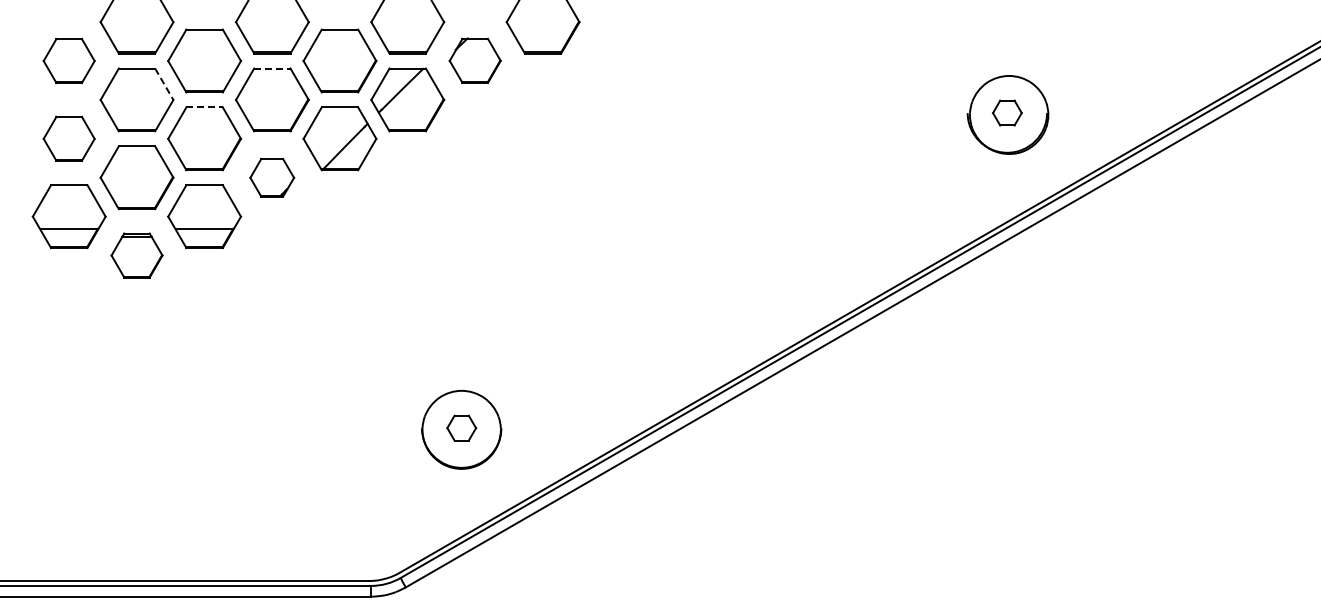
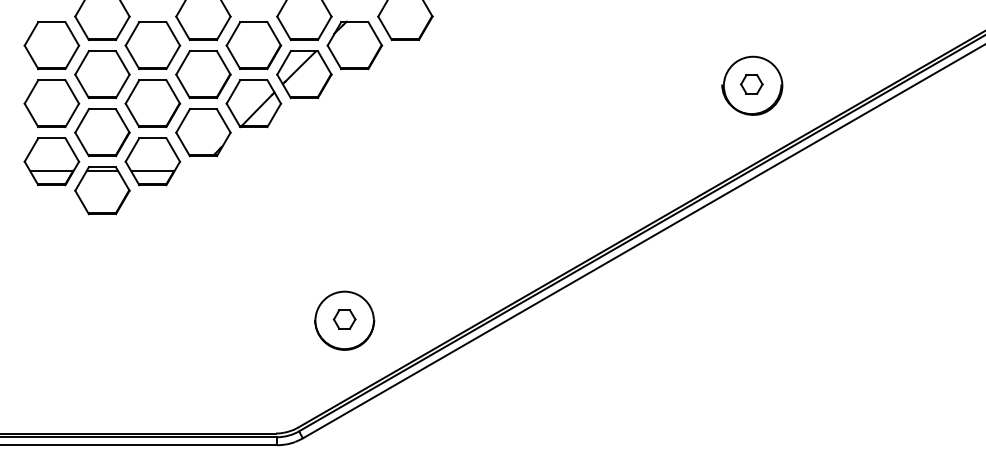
part: (68, 60) -> (51, 45), size x1.43
part: (474, 60) -> (354, 45), size x1.43
line: (272, 68) -> (203, 51), dashed -> solid
line: (164, 84) -> (122, 63), dashed -> solid
line: (205, 107) -> (153, 80), dashed -> solid
part: (68, 138) -> (51, 103), size x1.43
part: (271, 177) -> (202, 132), size x1.67
part: (136, 255) -> (102, 190), size x1.43

